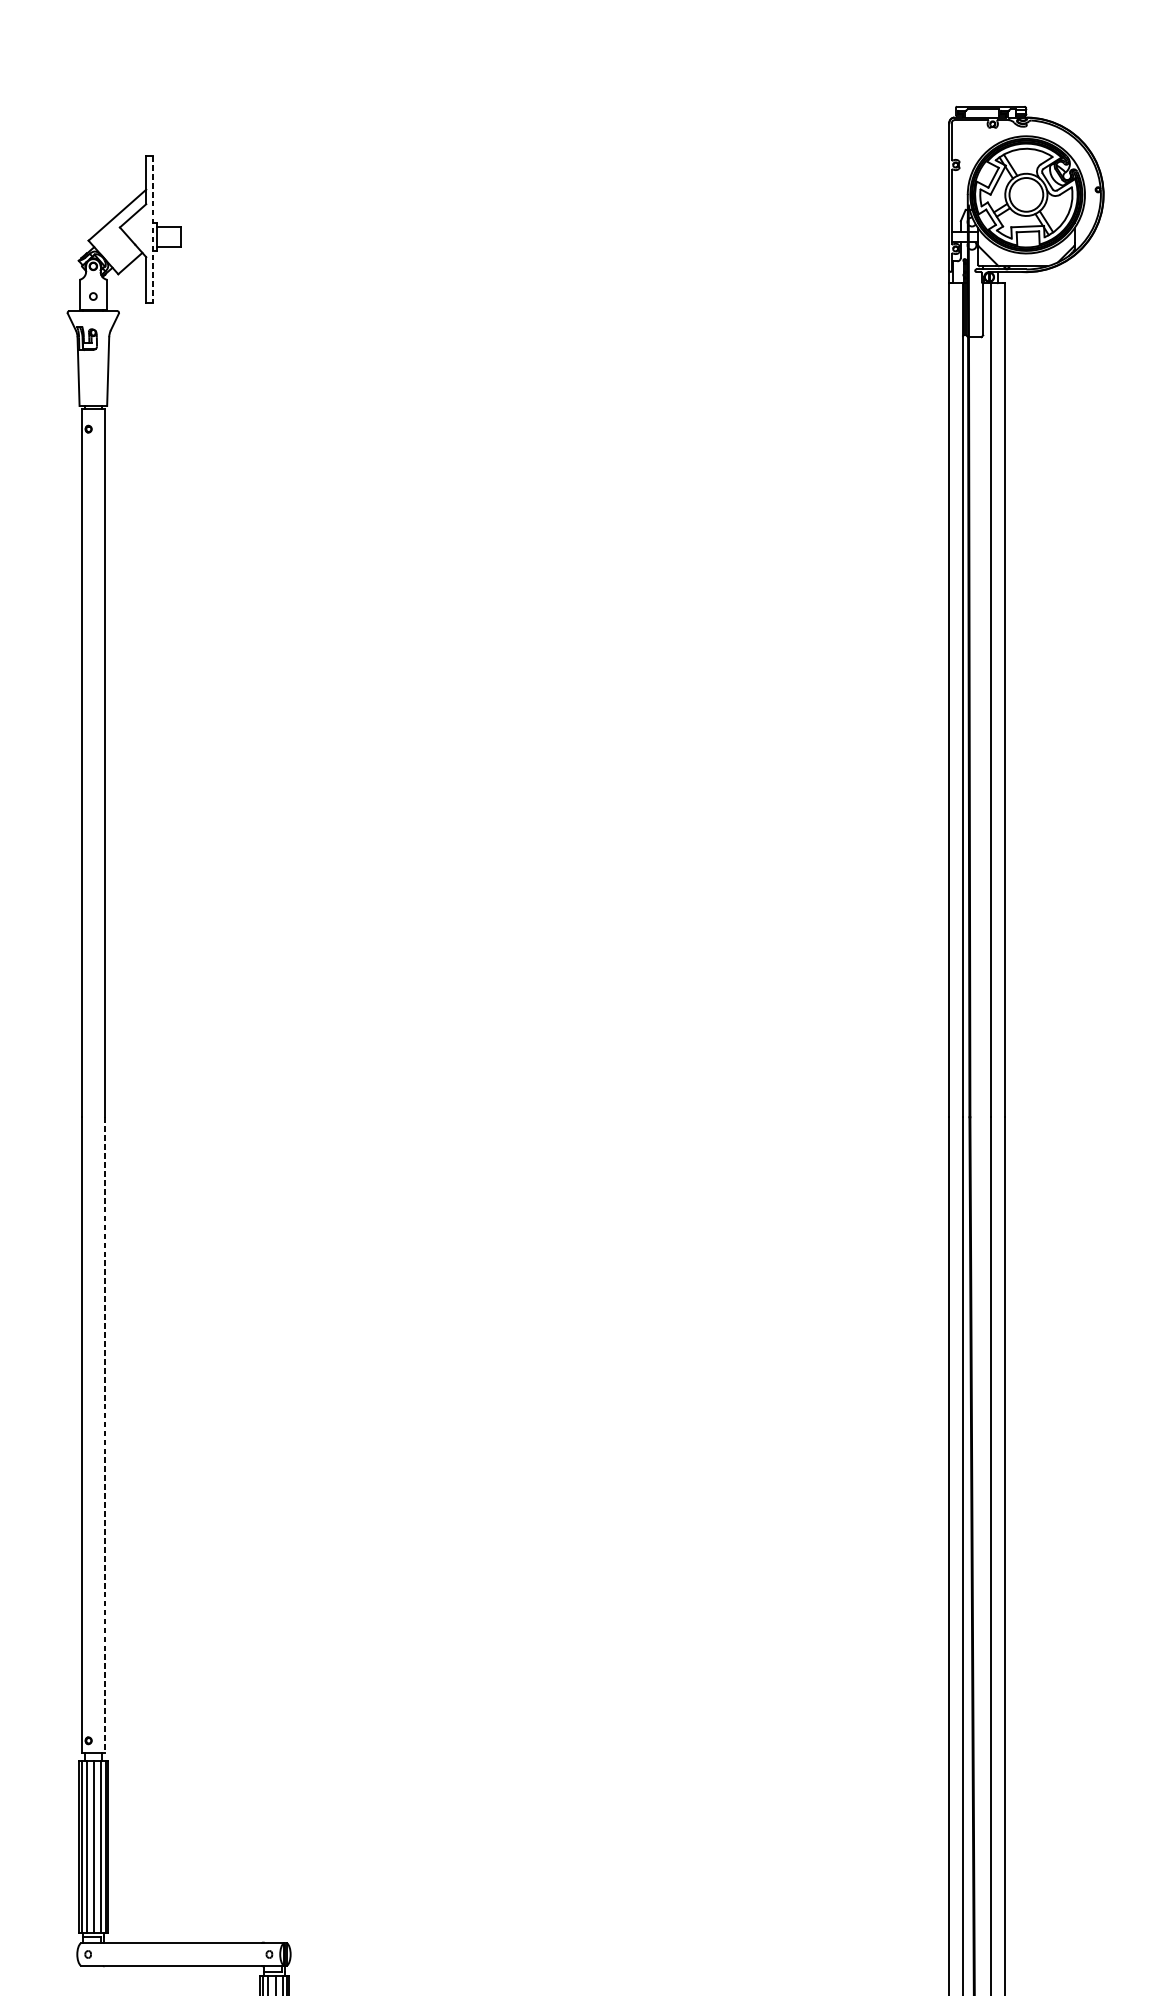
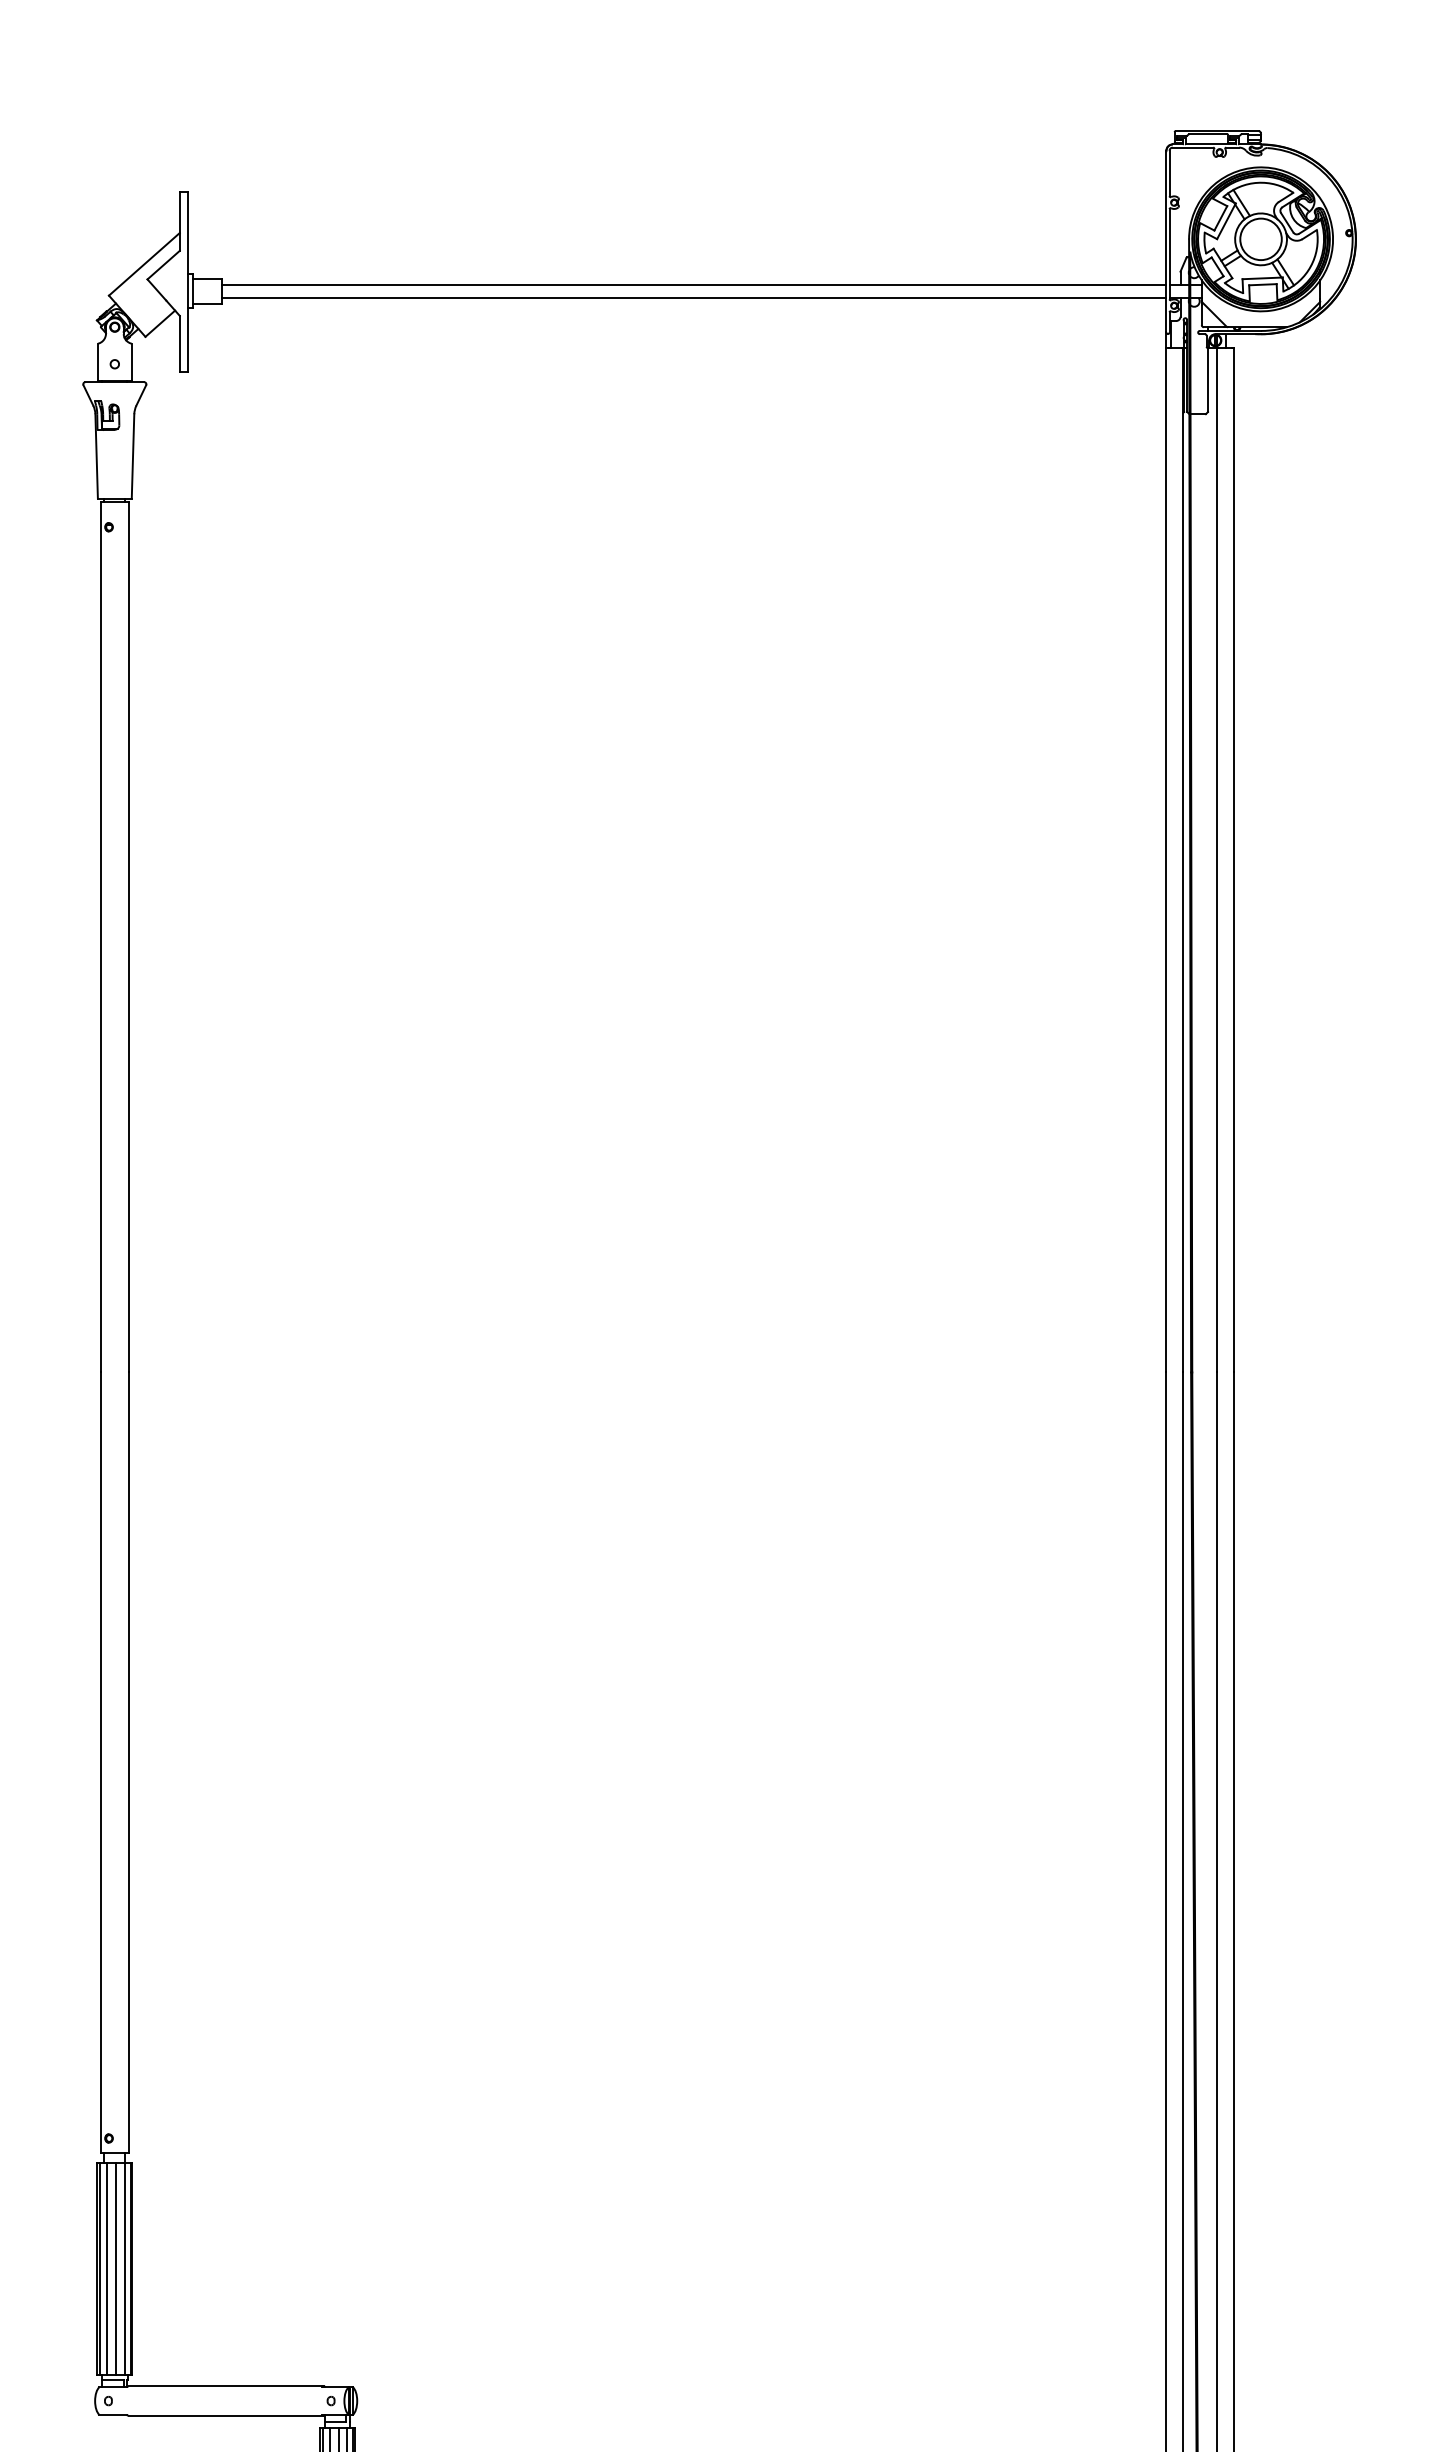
line: (153, 229) -> (188, 281), dashed -> solid
line: (565, 231) -> (694, 284), added
line: (565, 242) -> (694, 297), added
line: (104, 1435) -> (128, 1763), dashed -> solid

